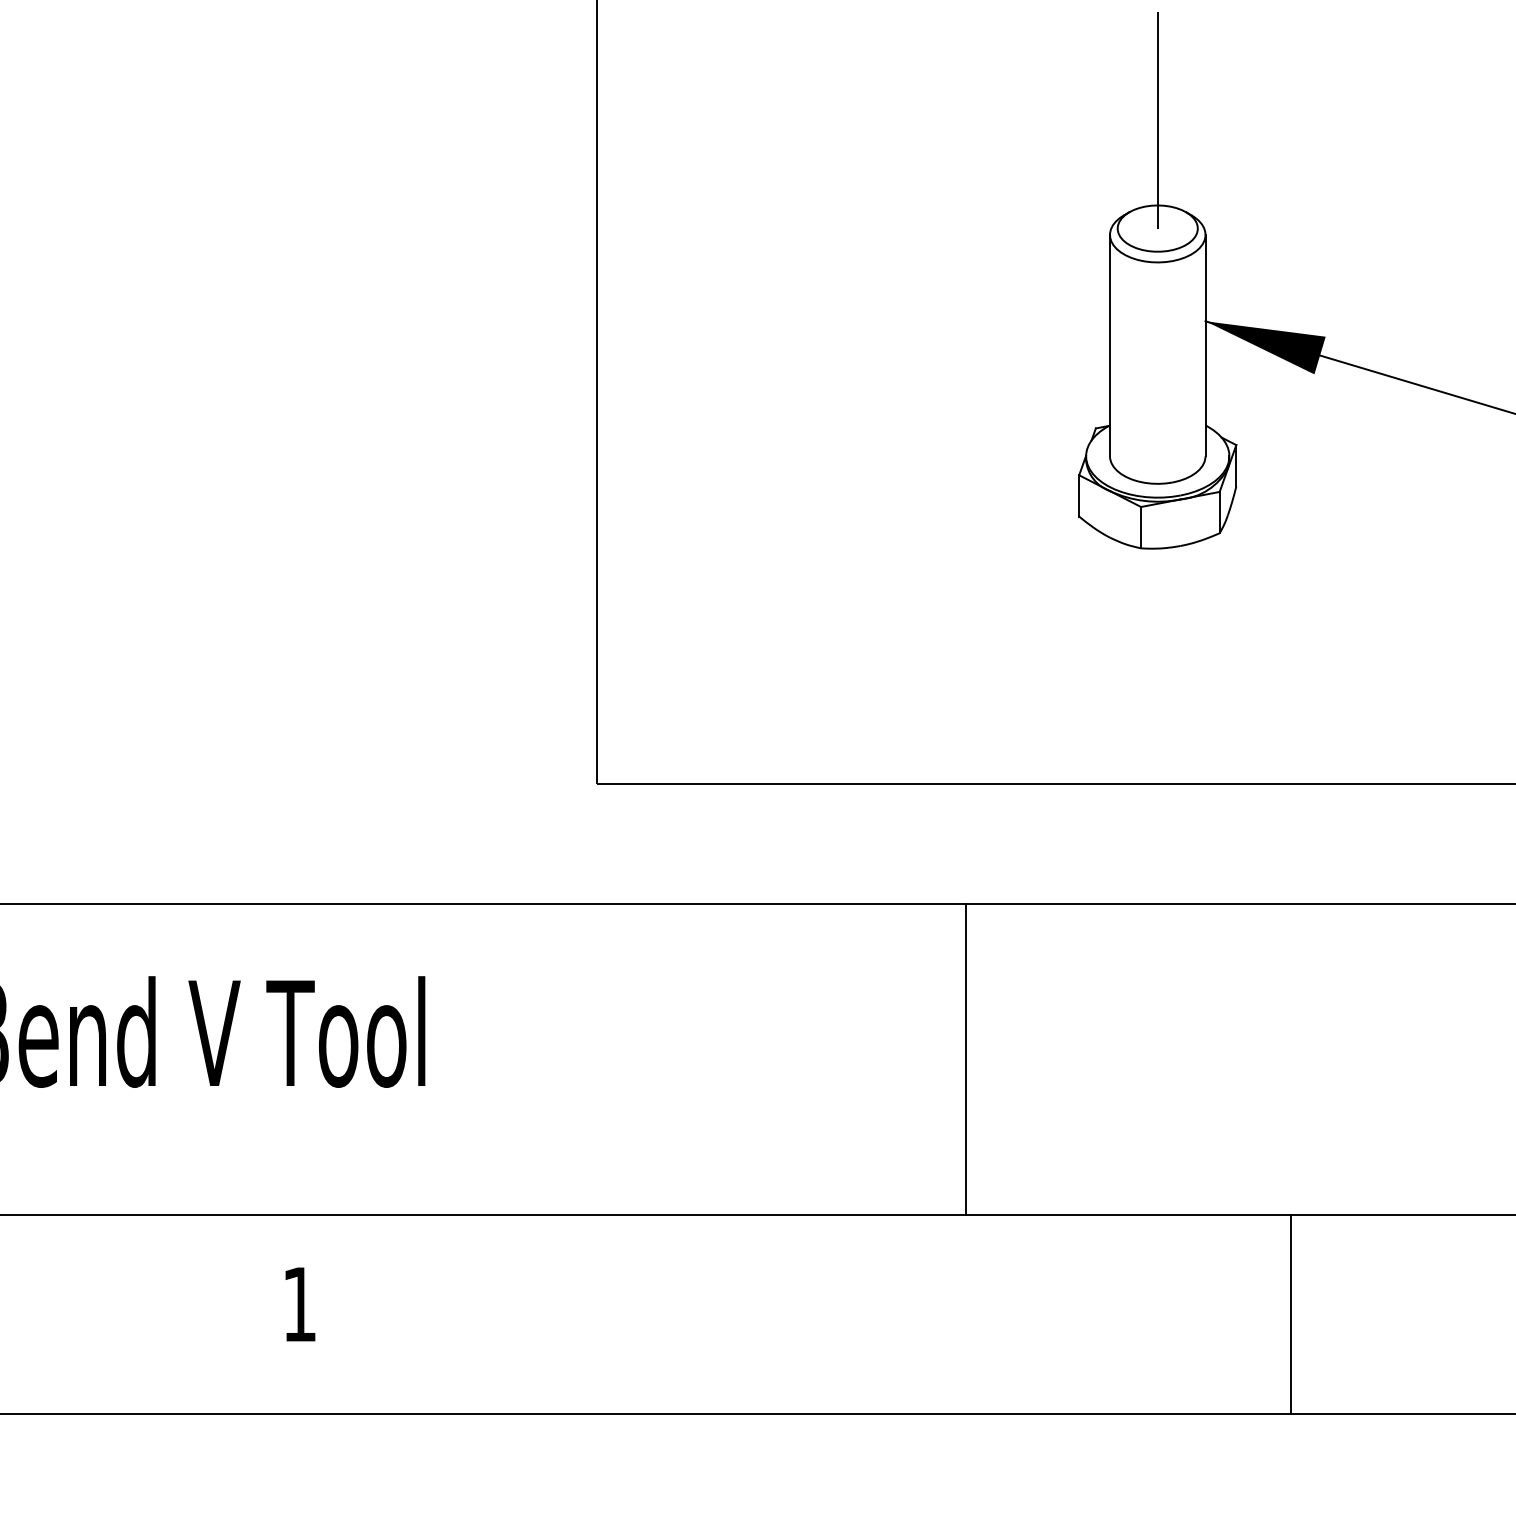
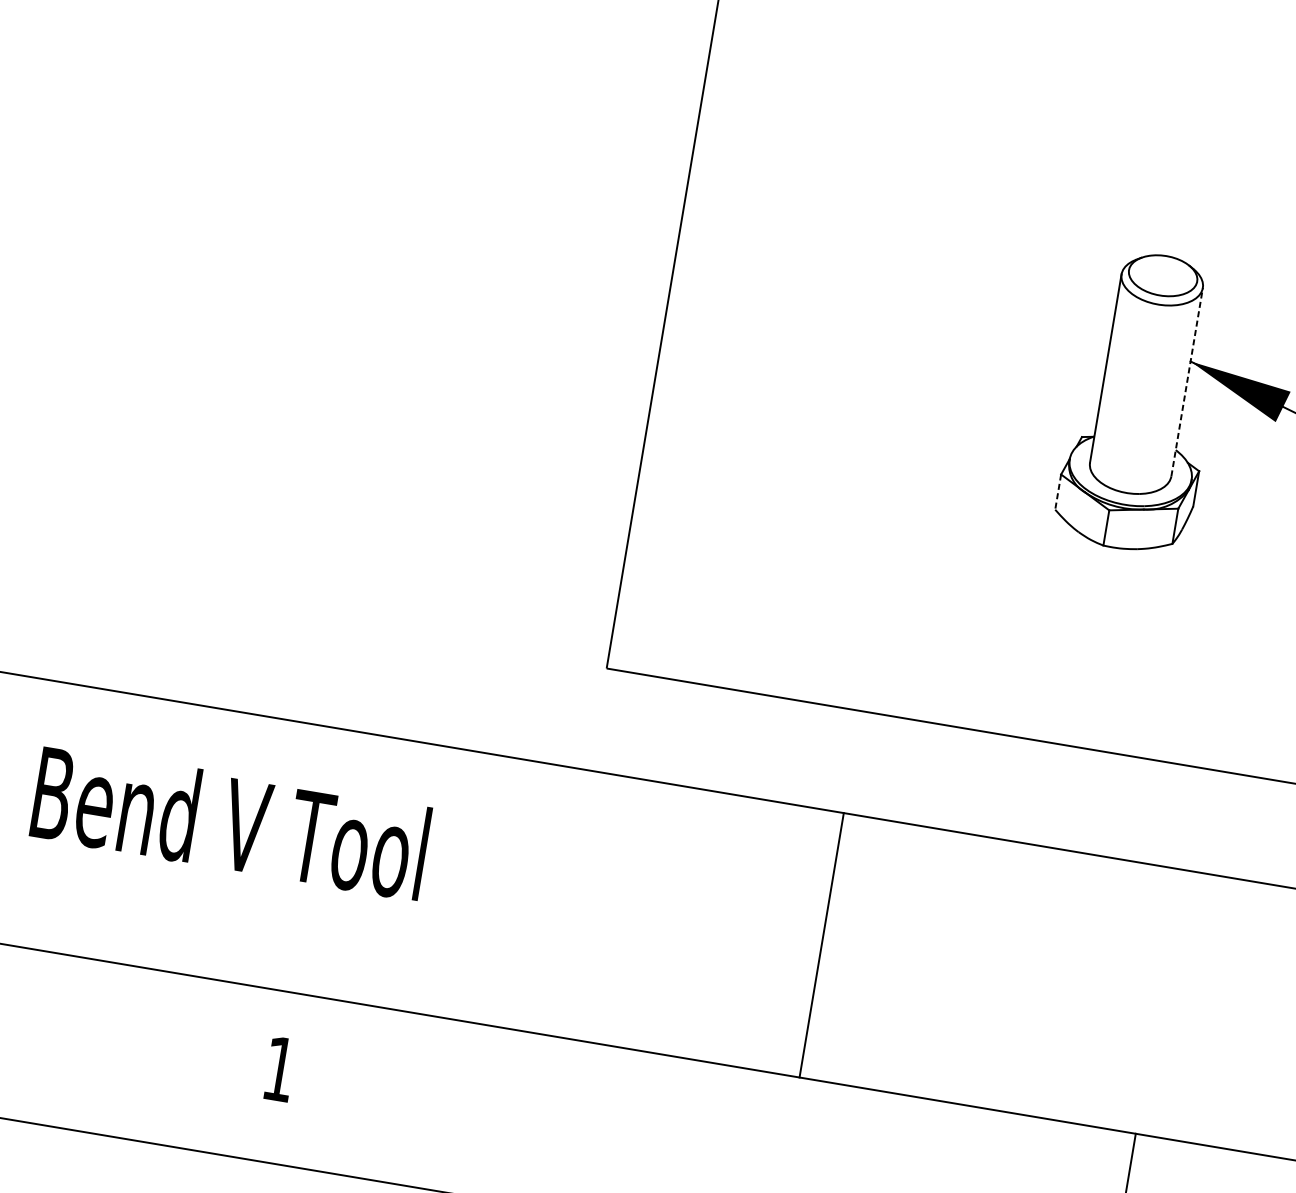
line: (1157, 119) -> (1178, 182), removed
line: (1205, 345) -> (1187, 382), solid -> dashed
line: (1079, 495) -> (1058, 491), solid -> dashed
line: (965, 1058) -> (821, 944), moved

